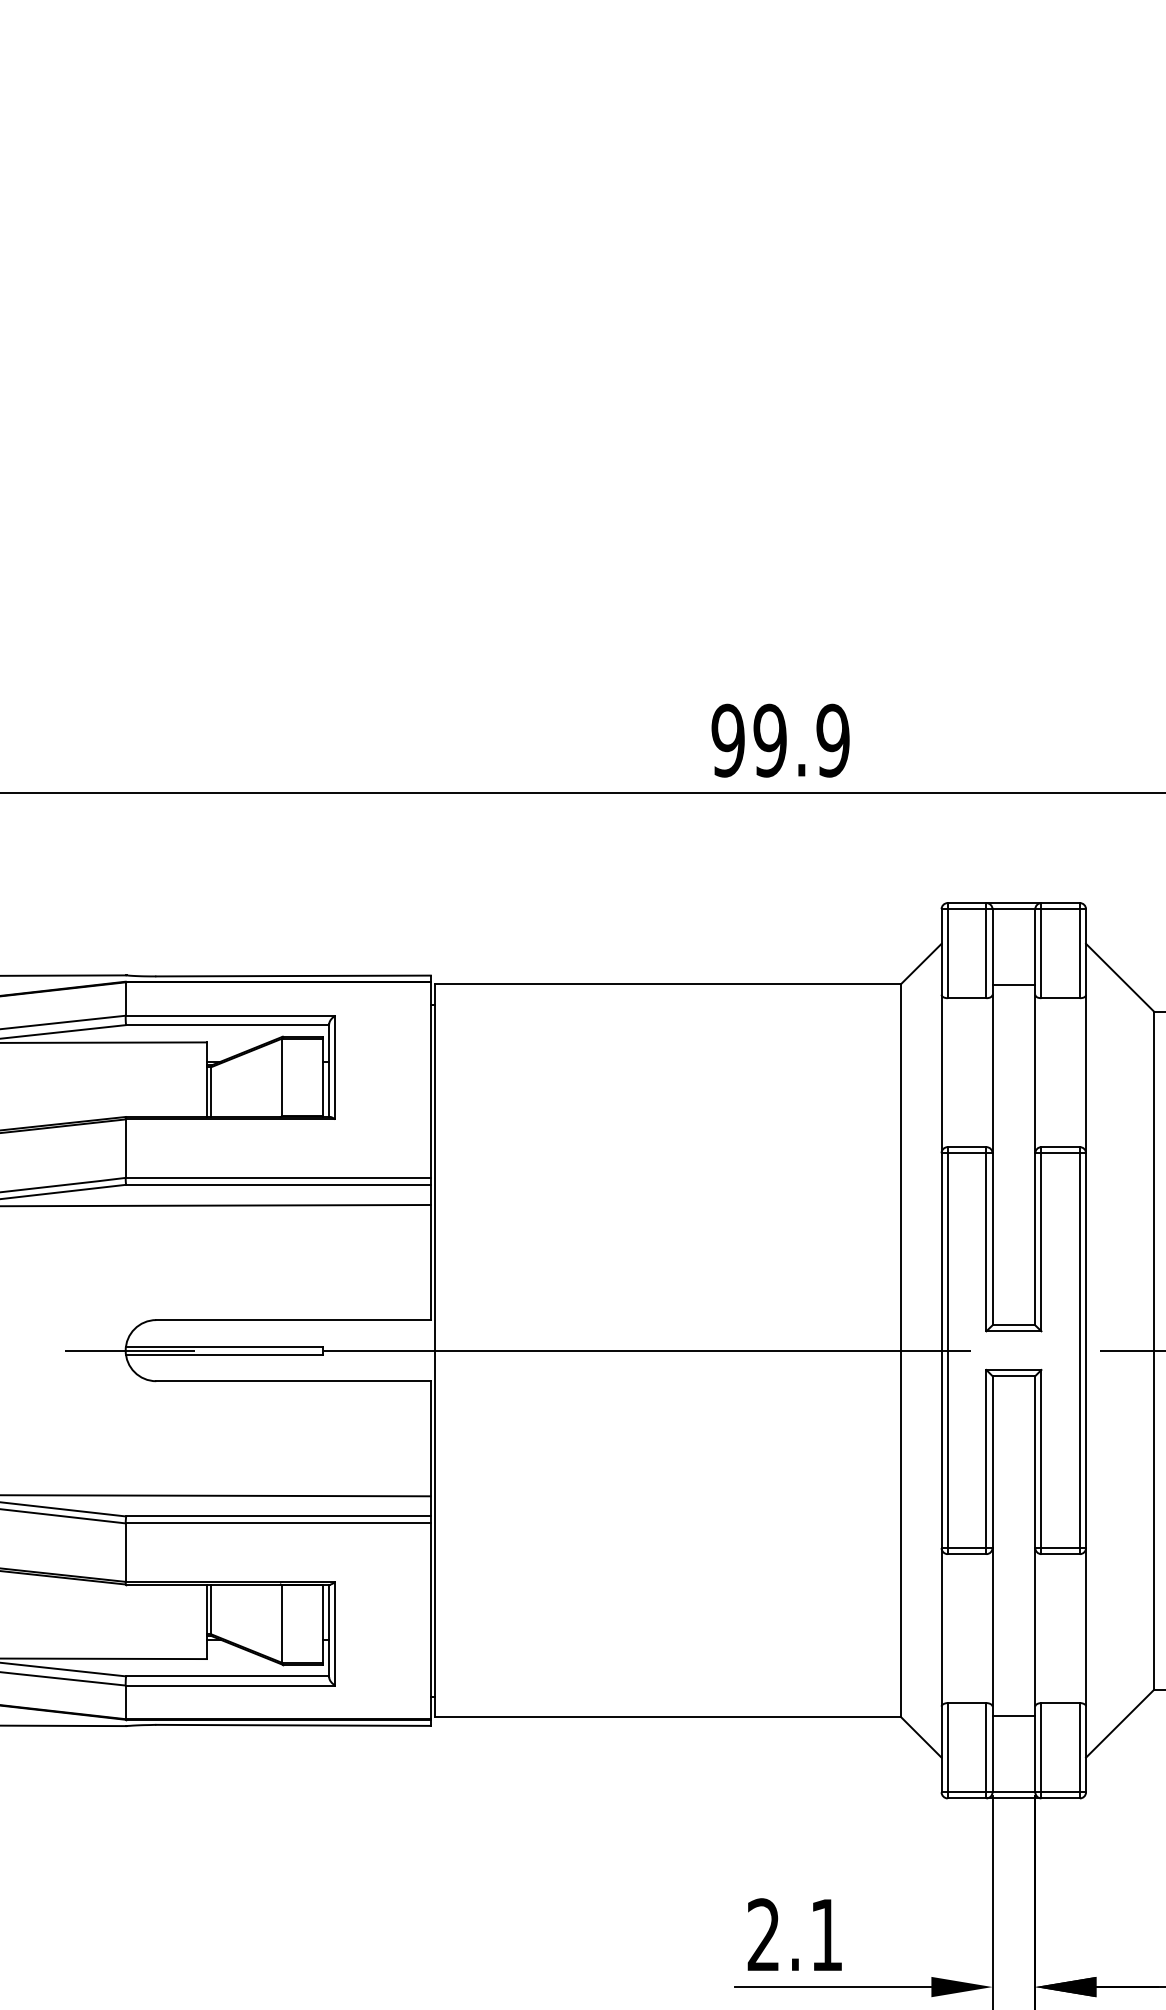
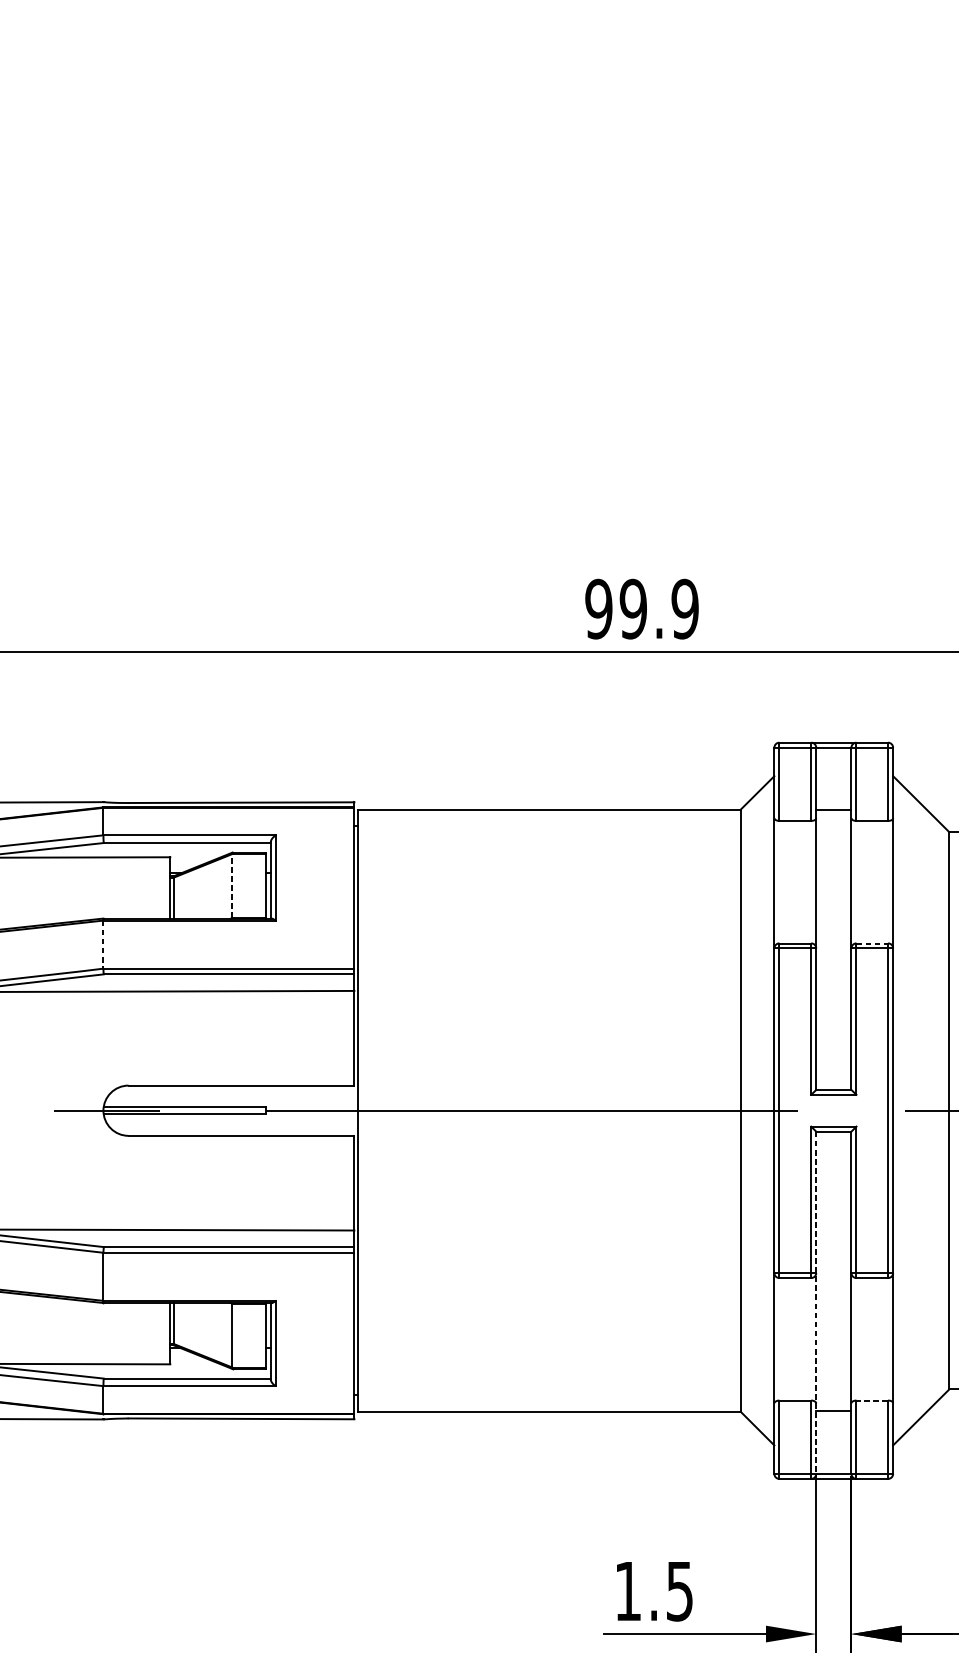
line: (282, 1077) -> (232, 886), solid -> dashed
line: (1061, 1147) -> (872, 943), solid -> dashed
line: (125, 1149) -> (103, 945), solid -> dashed
line: (992, 1584) -> (816, 1303), solid -> dashed
line: (1060, 1703) -> (872, 1400), solid -> dashed
text: (794, 1935) -> (653, 1591), 2.1 -> 1.5

